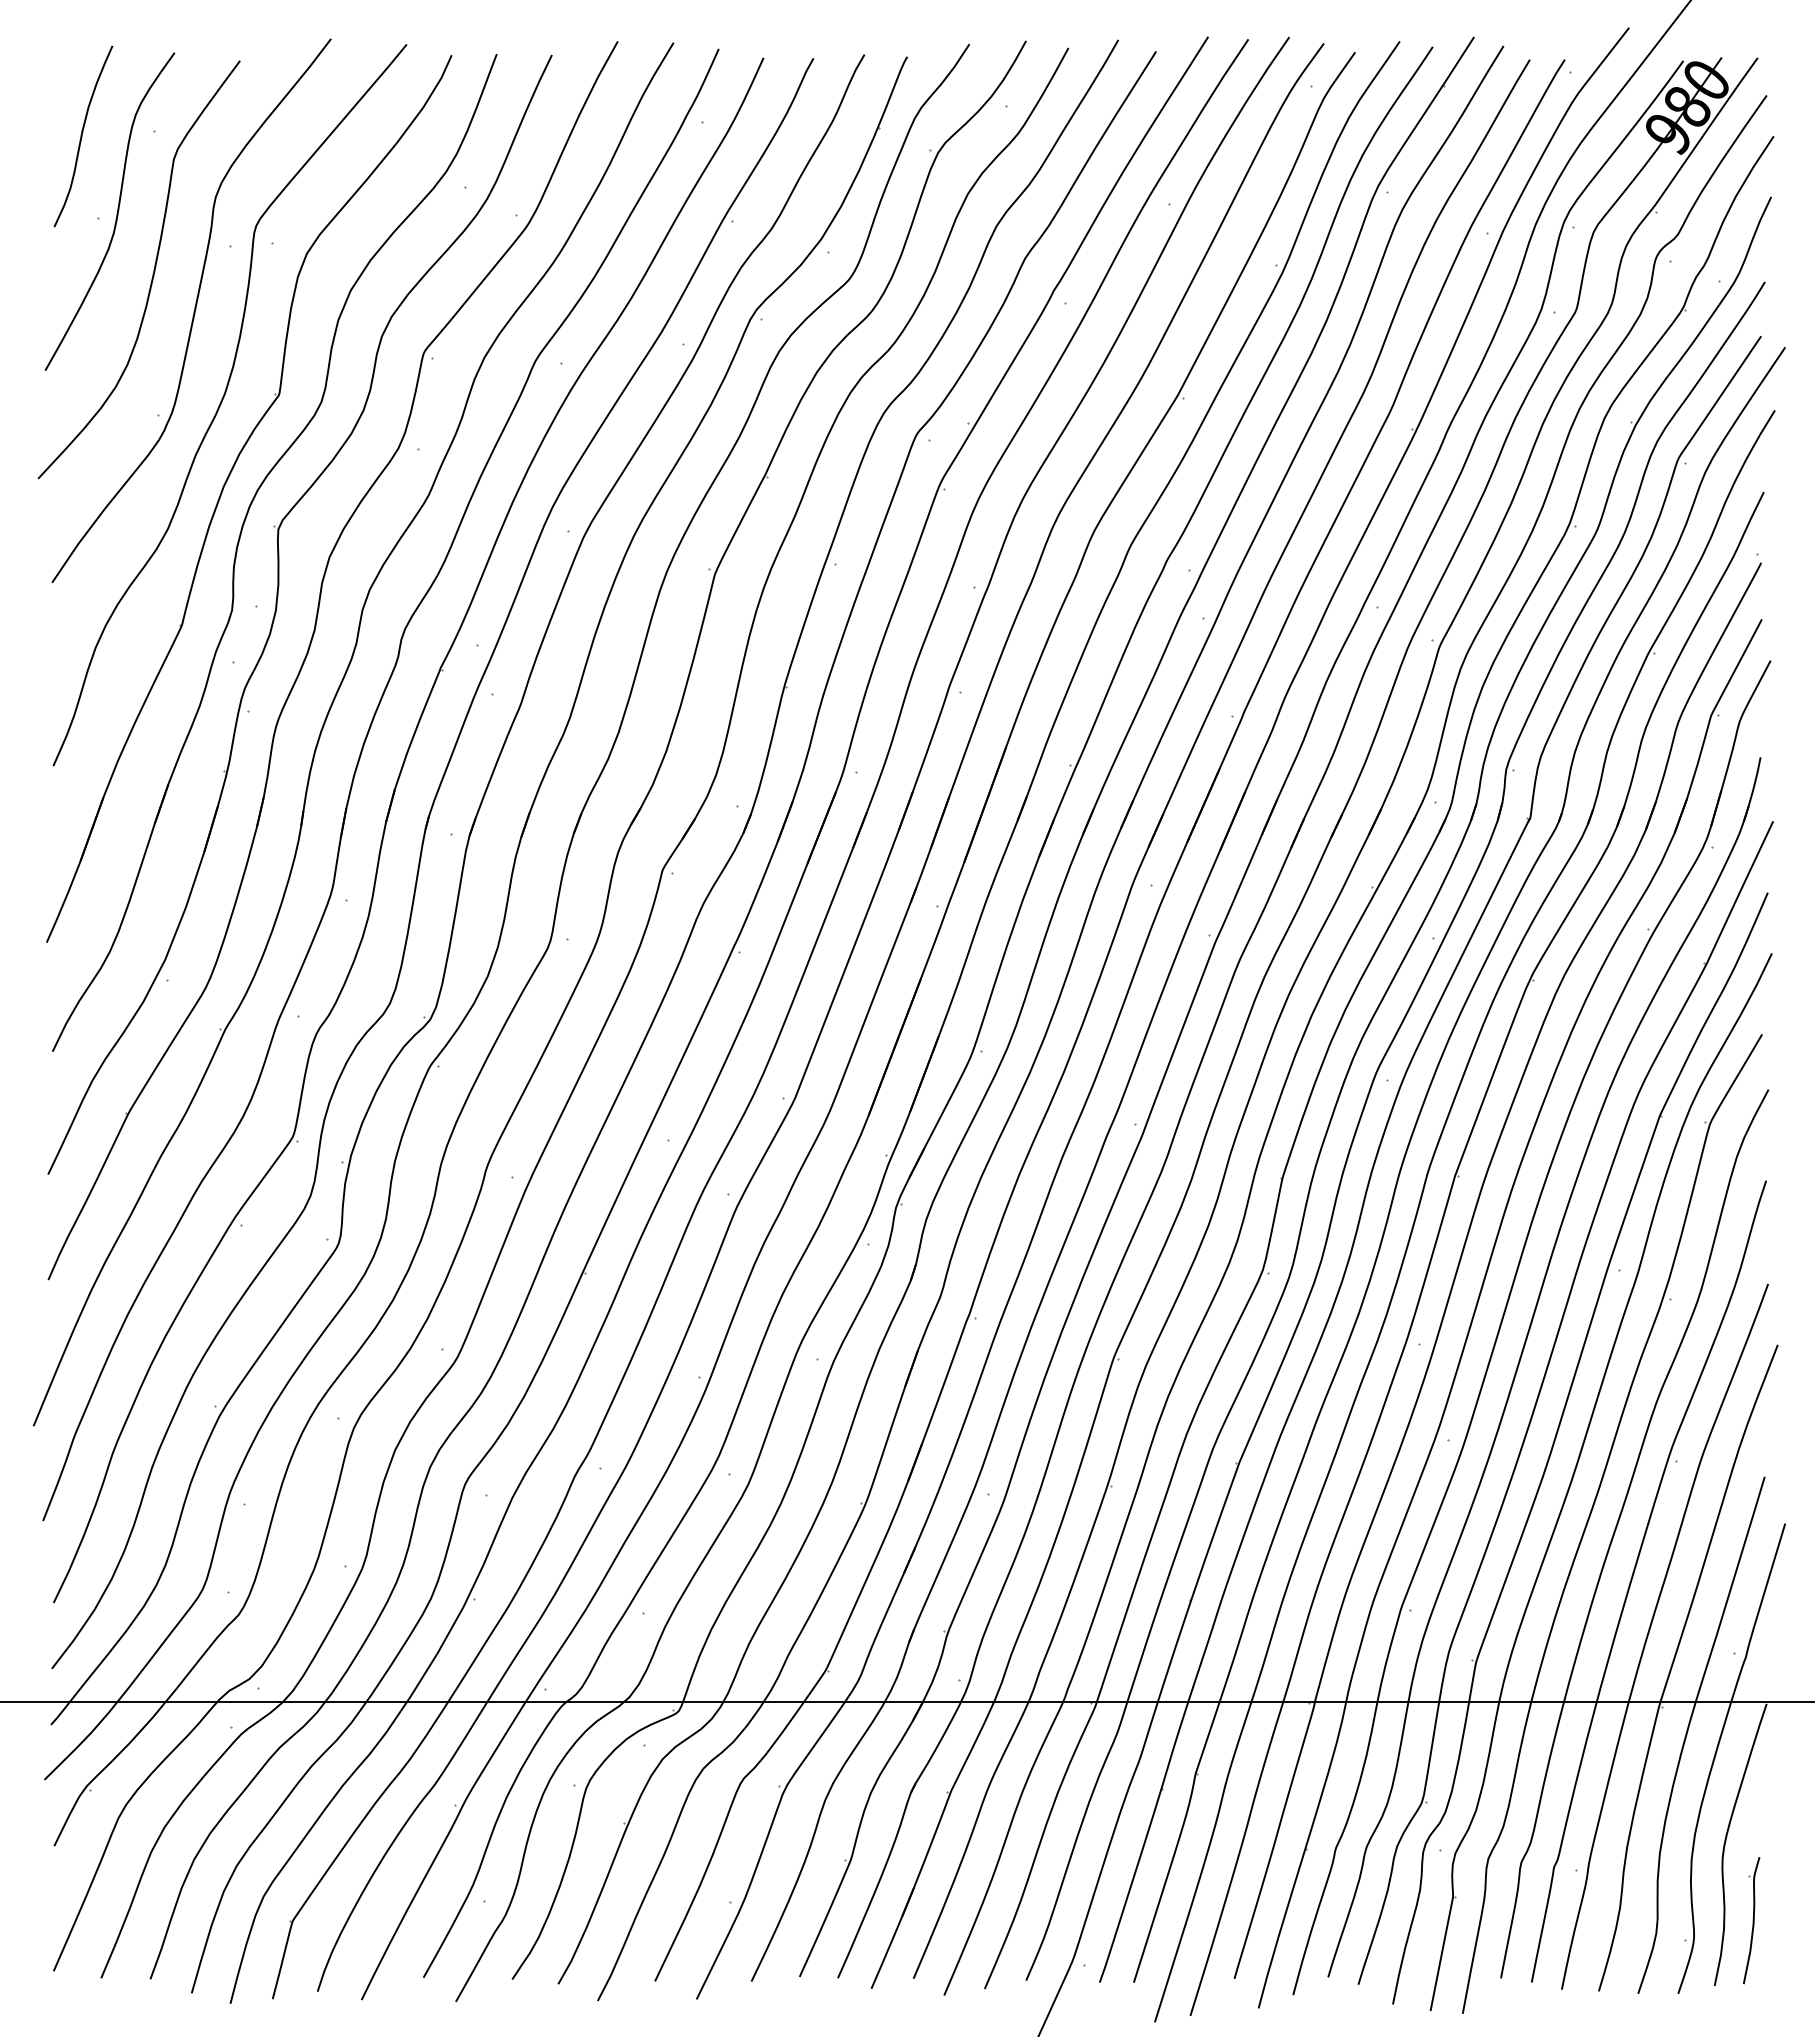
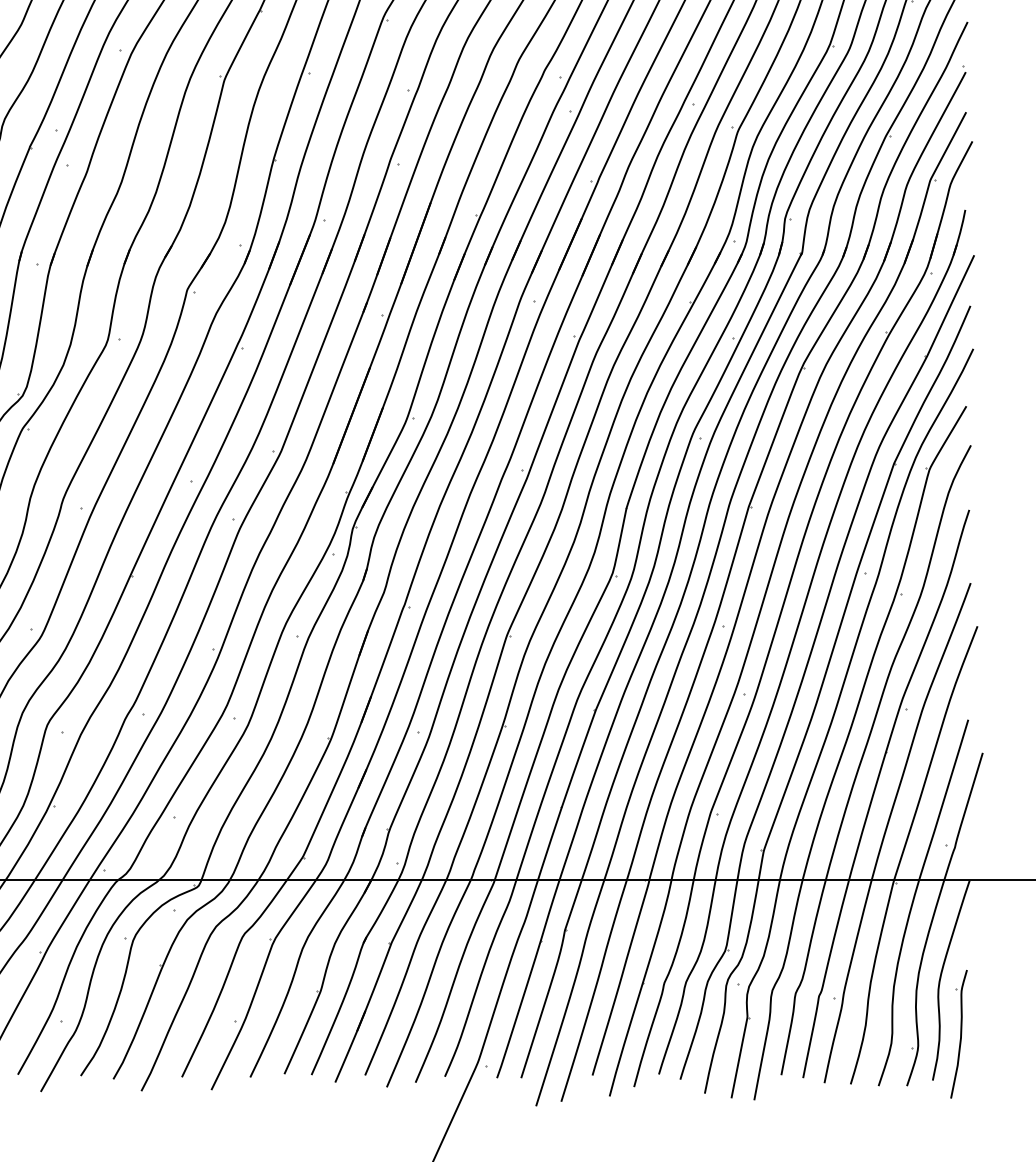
part: (1751, 1920) -> (958, 1034), size x1.43

